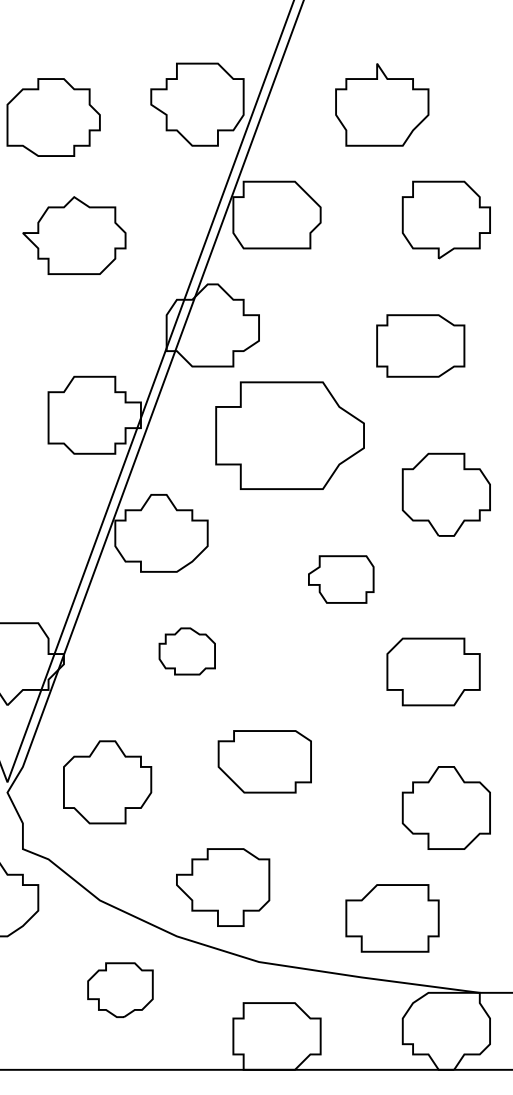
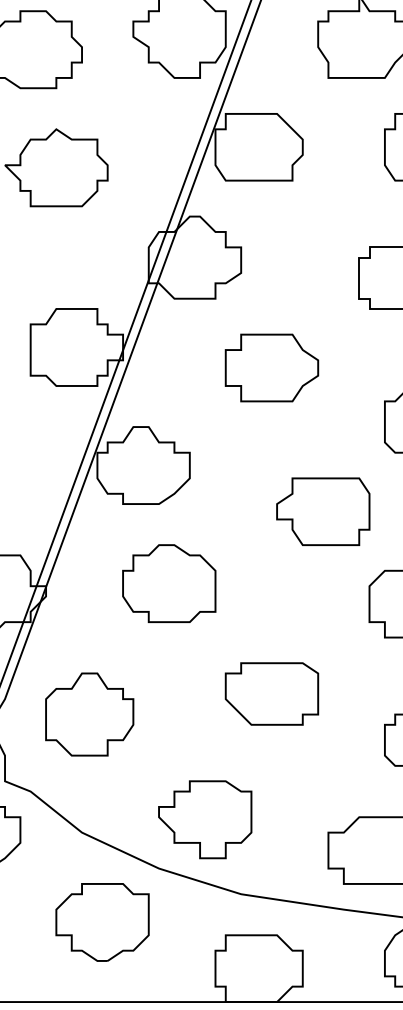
part: (289, 435) -> (271, 367), size x0.62
part: (341, 579) -> (323, 511), size x1.43
part: (187, 651) -> (169, 583), size x1.67
part: (264, 761) -> (271, 693), moved
part: (120, 989) -> (102, 921), size x1.43

